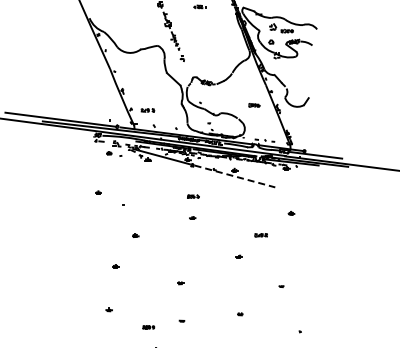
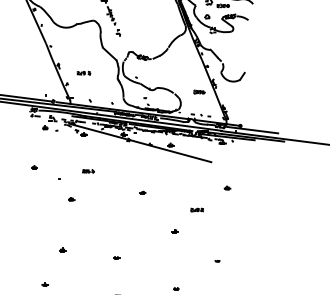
part: (254, 105) -> (199, 92), moved
part: (147, 110) -> (83, 73), moved
line: (234, 176) -> (170, 151), dashed -> solid
part: (193, 196) -> (88, 171), moved
part: (192, 217) -> (142, 192), moved
part: (135, 235) -> (71, 199), moved
part: (115, 266) -> (62, 250), moved

